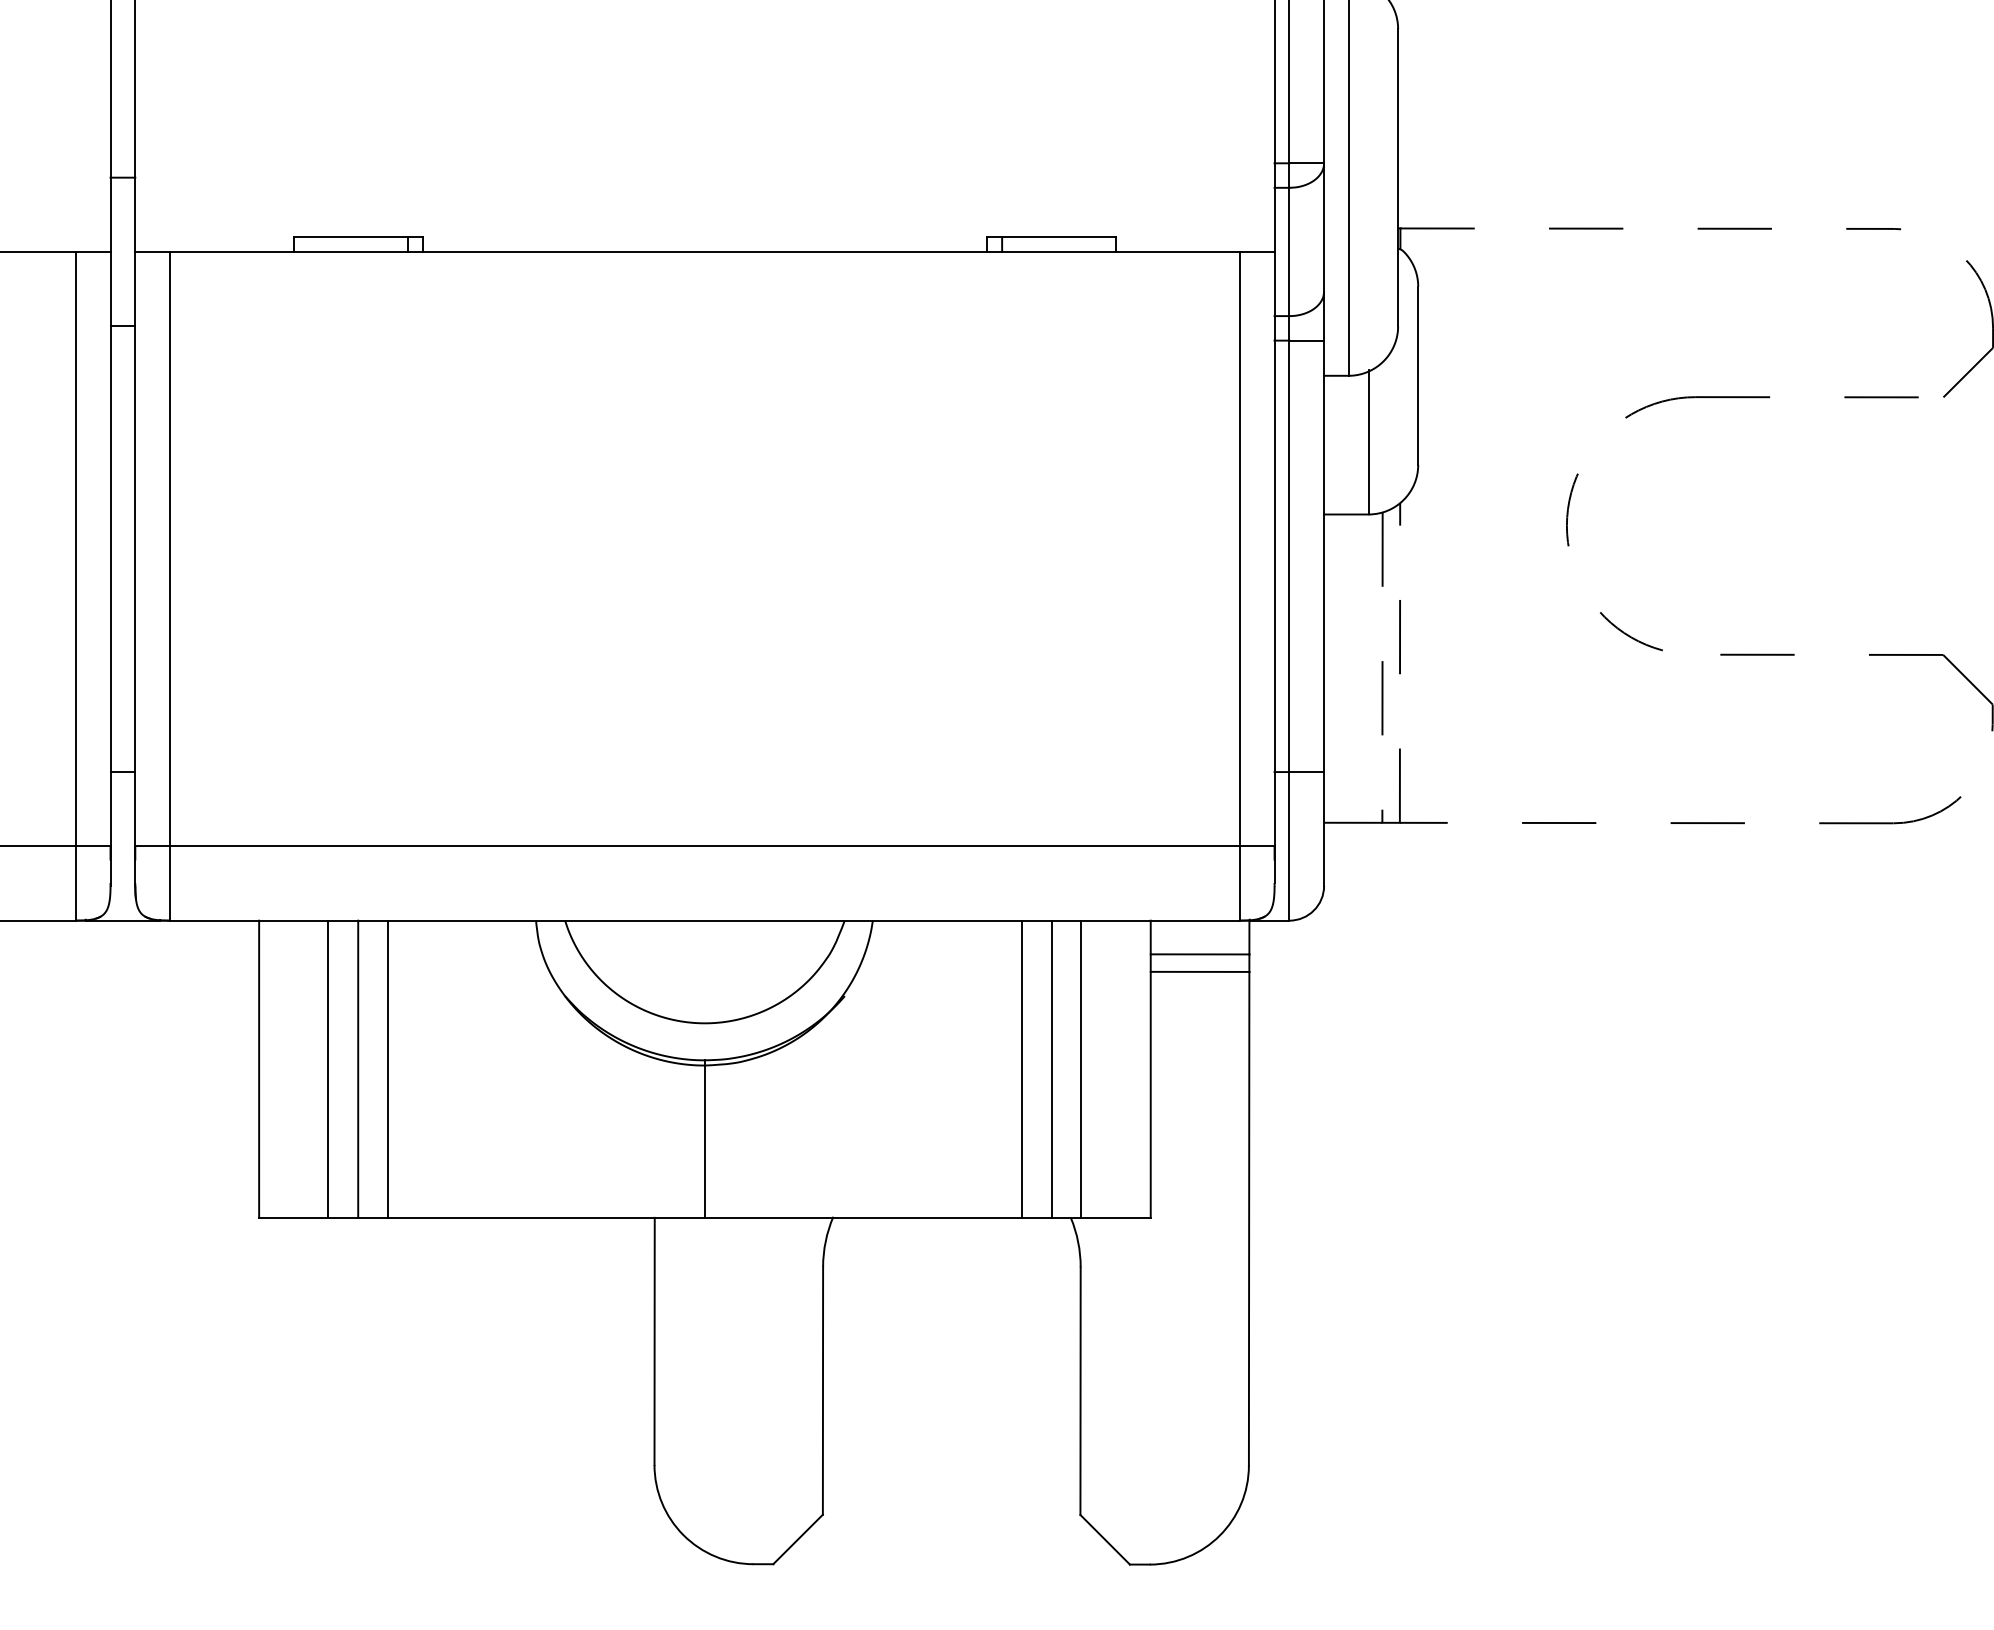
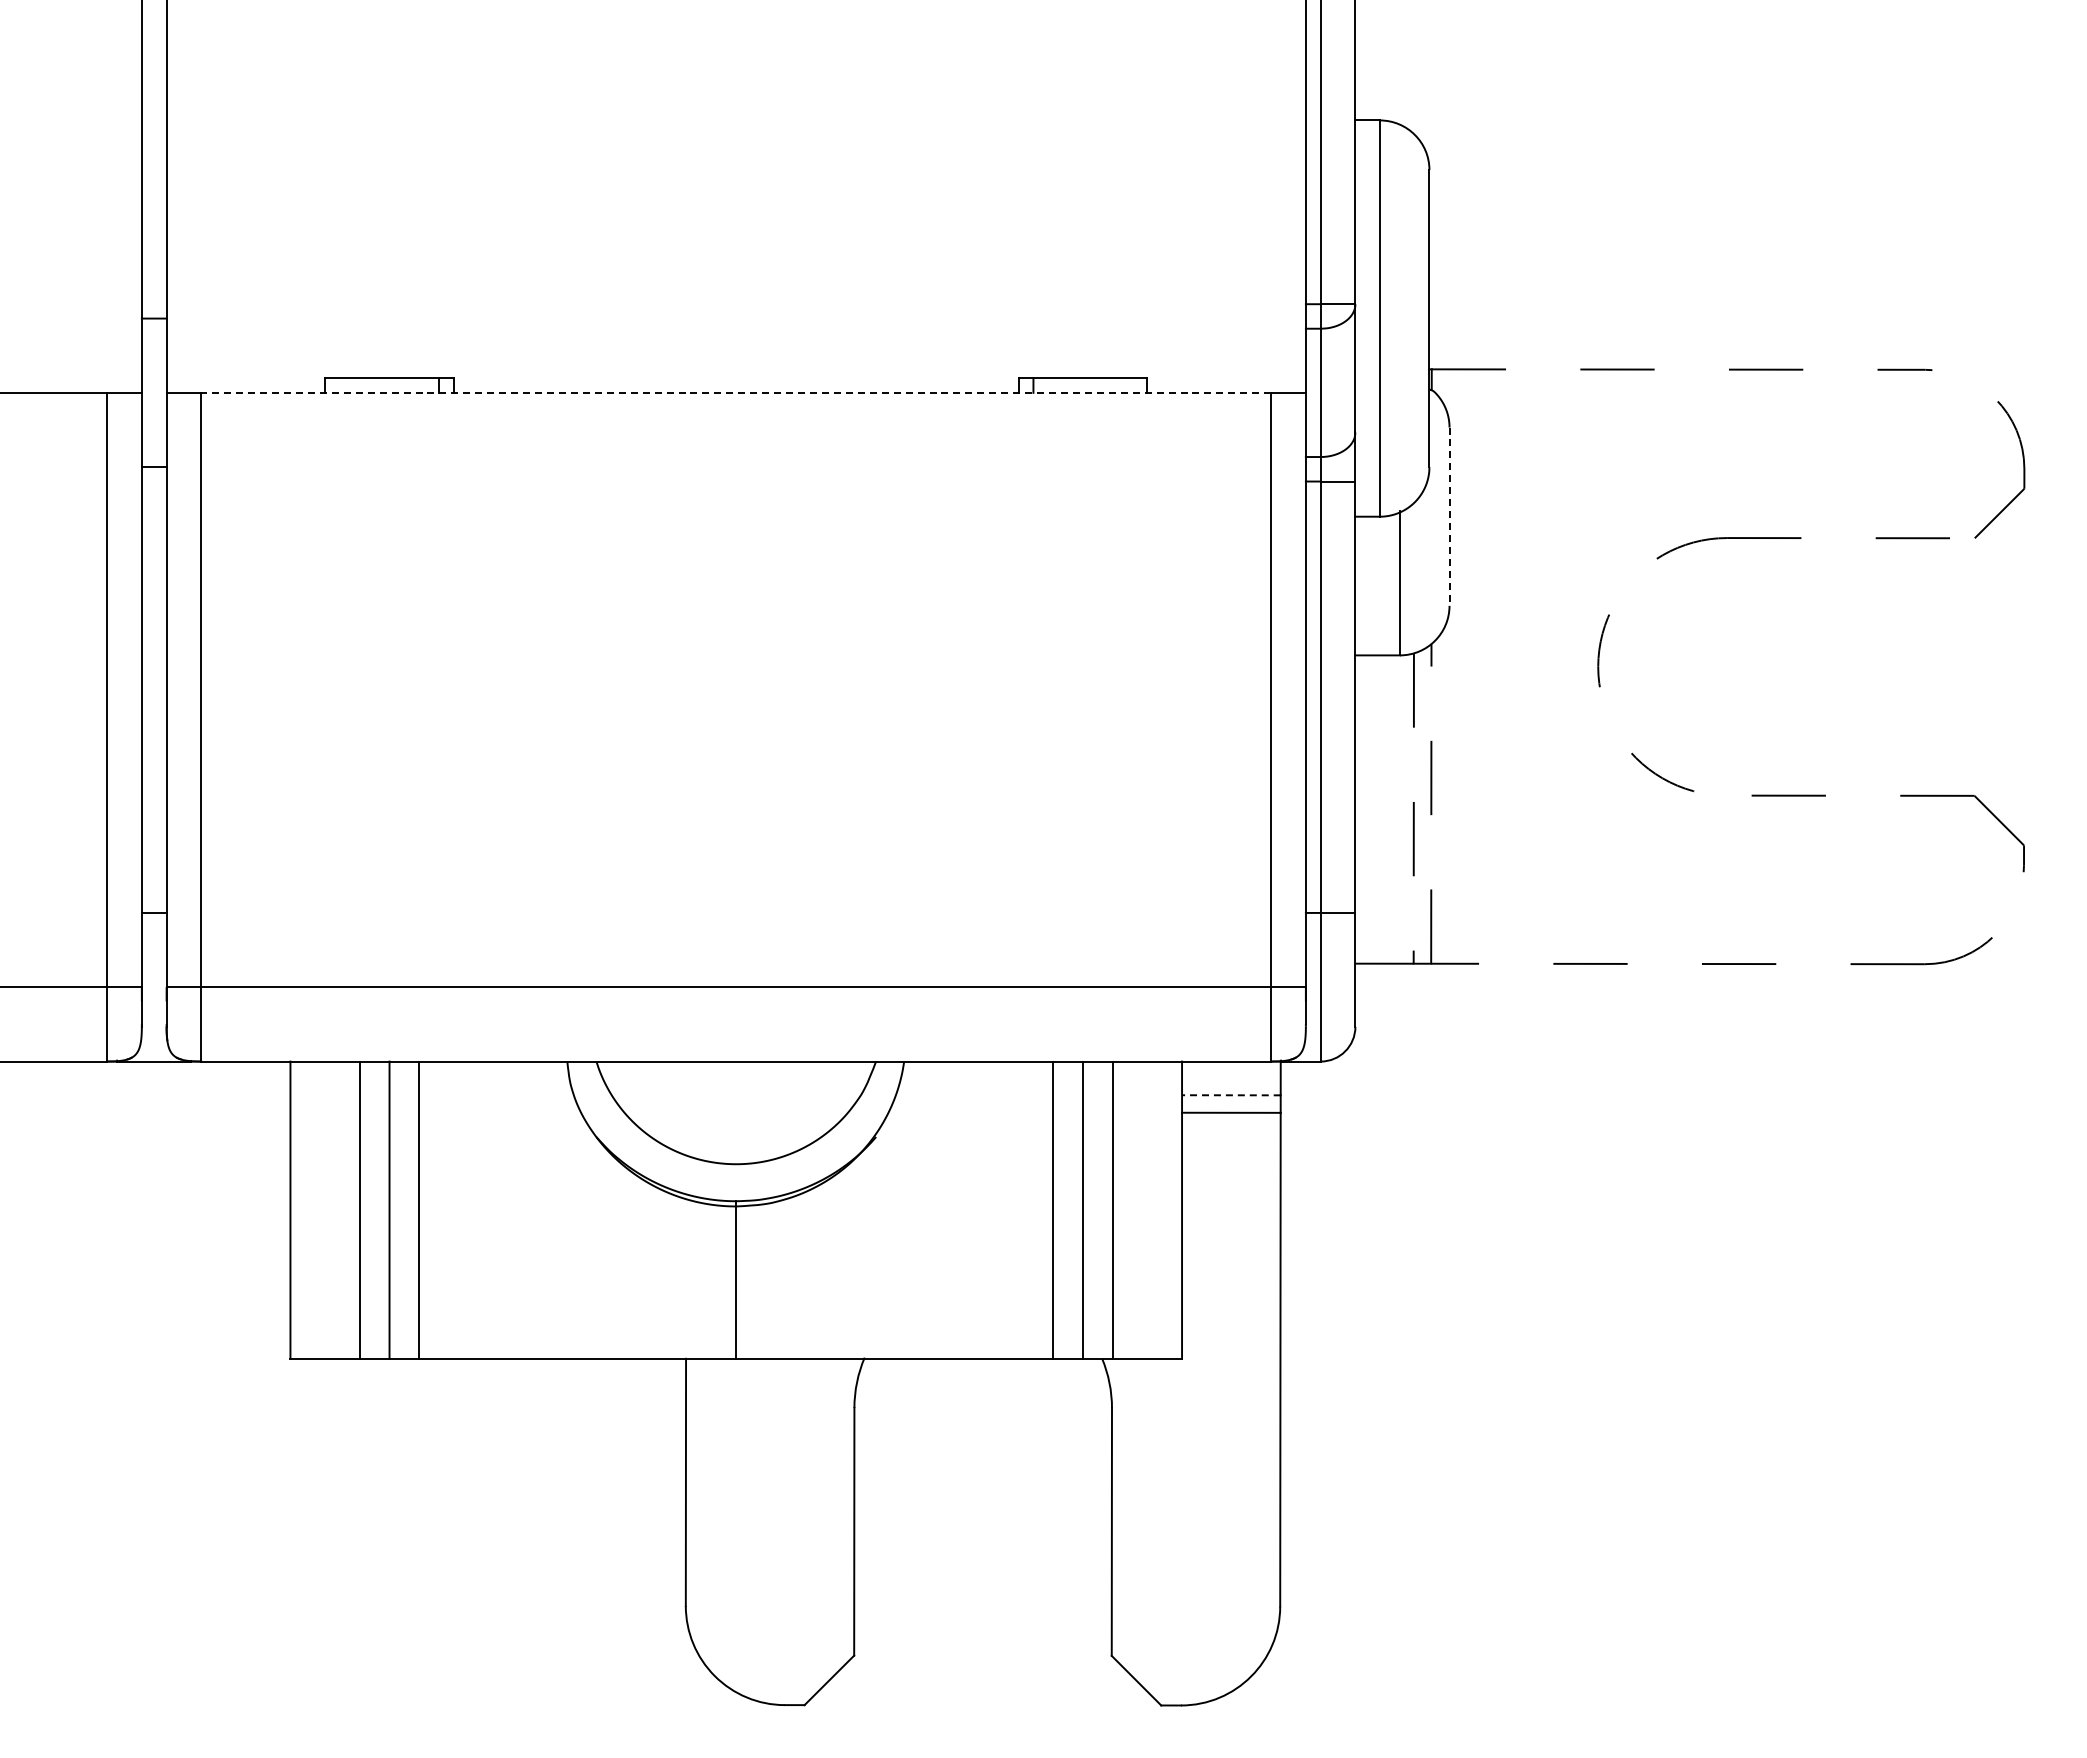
line: (705, 251) -> (736, 392), solid -> dashed
line: (1418, 376) -> (1449, 517), solid -> dashed
line: (1199, 954) -> (1230, 1095), solid -> dashed

